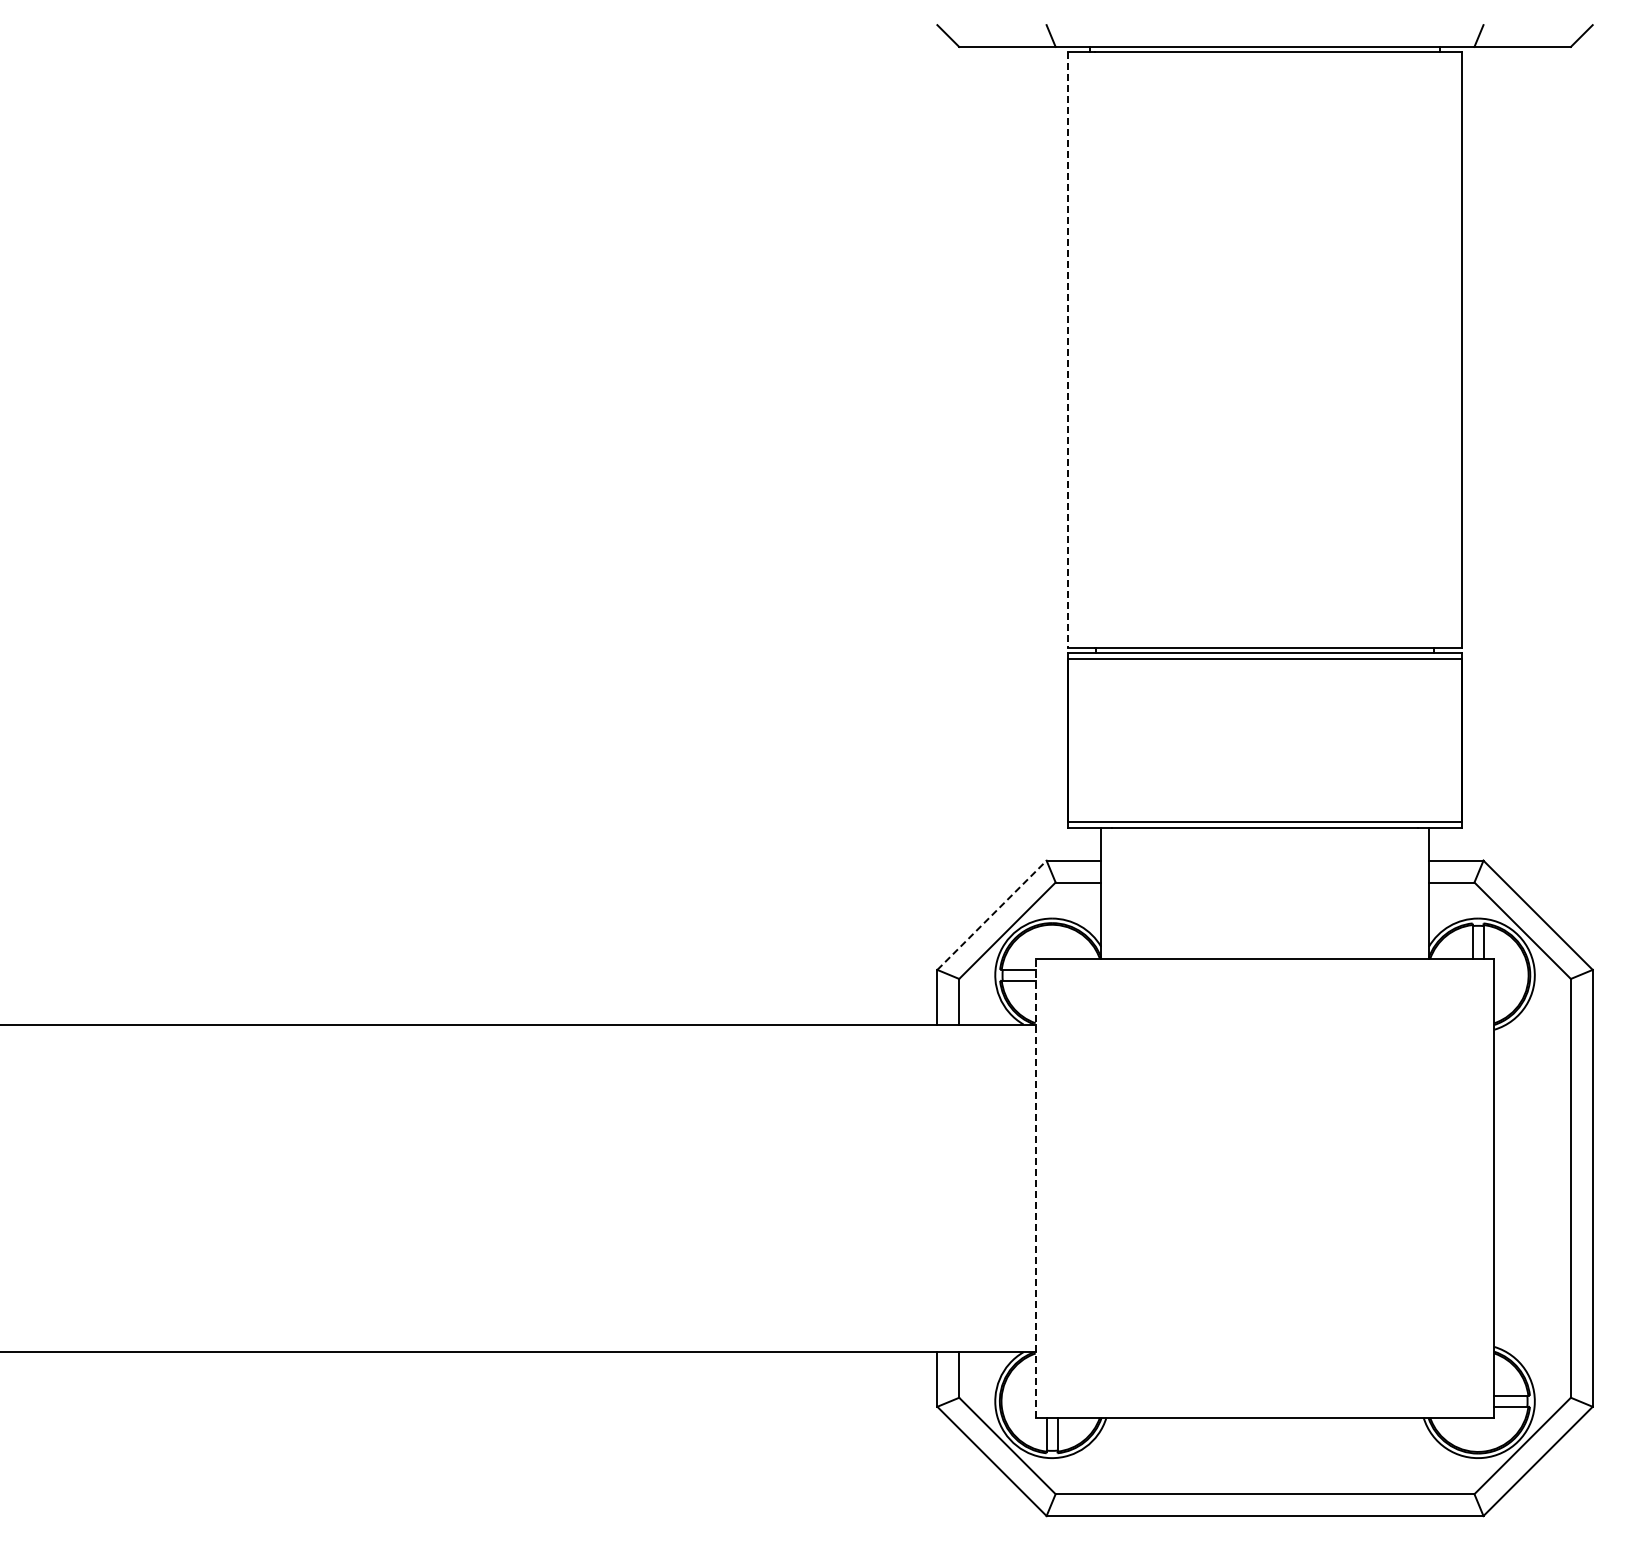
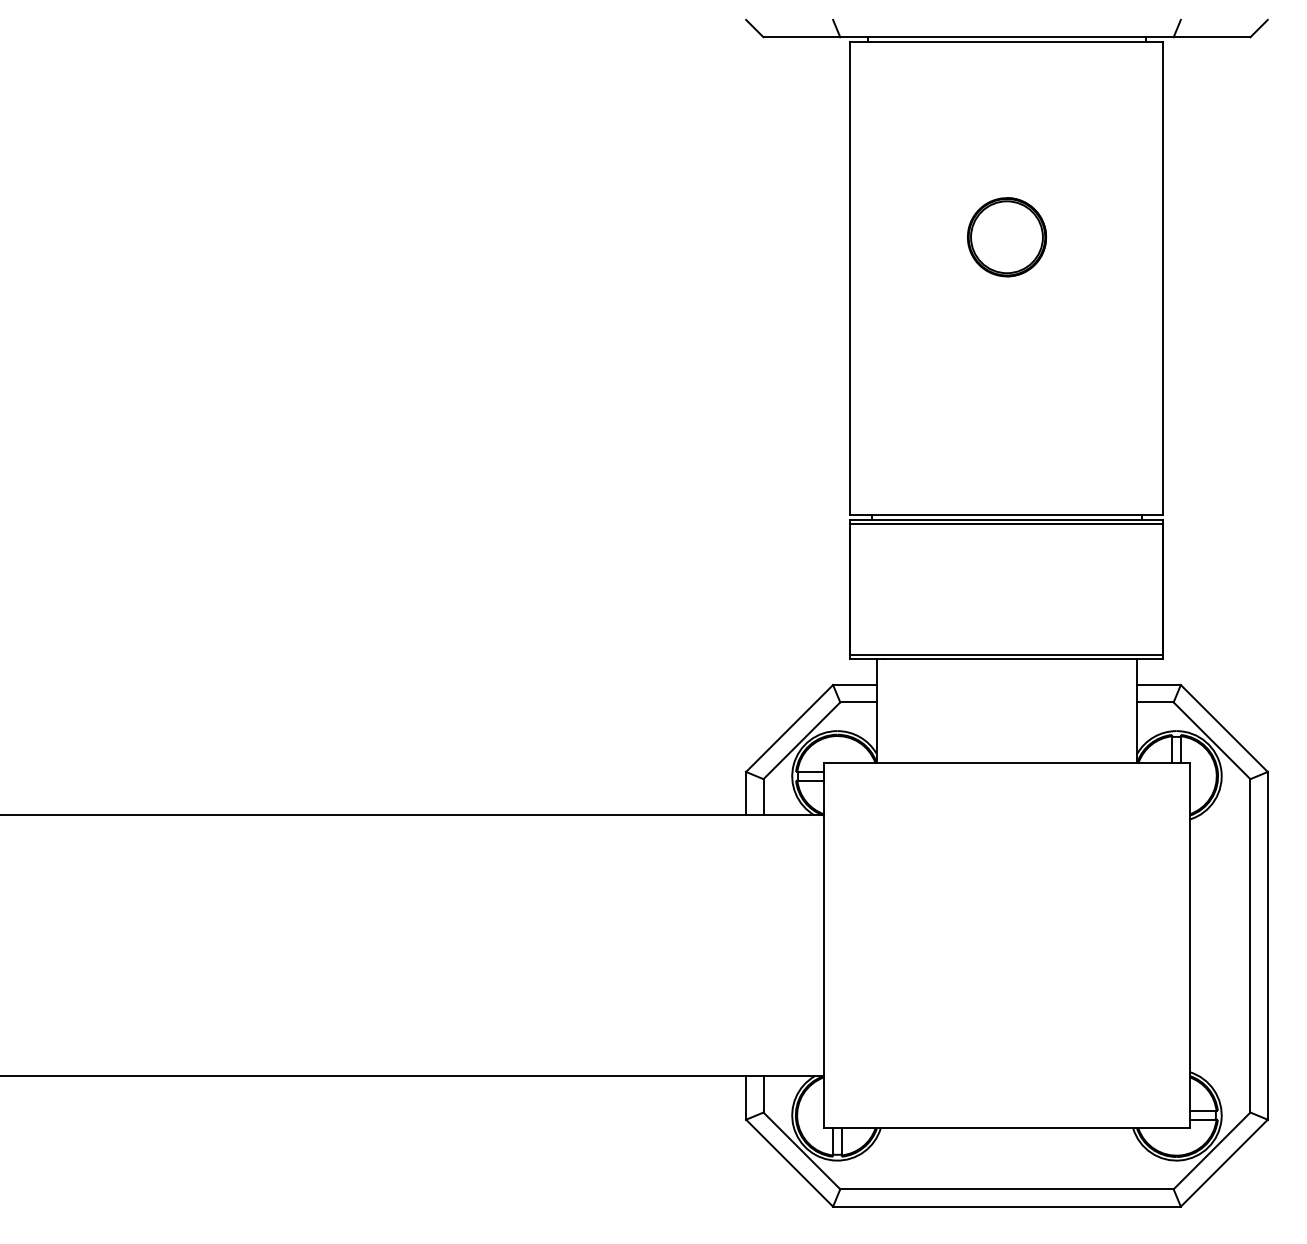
part: (1265, 298) -> (1007, 237), added
line: (1068, 350) -> (850, 278), dashed -> solid
line: (992, 914) -> (790, 727), dashed -> solid
line: (1035, 1187) -> (824, 945), dashed -> solid

